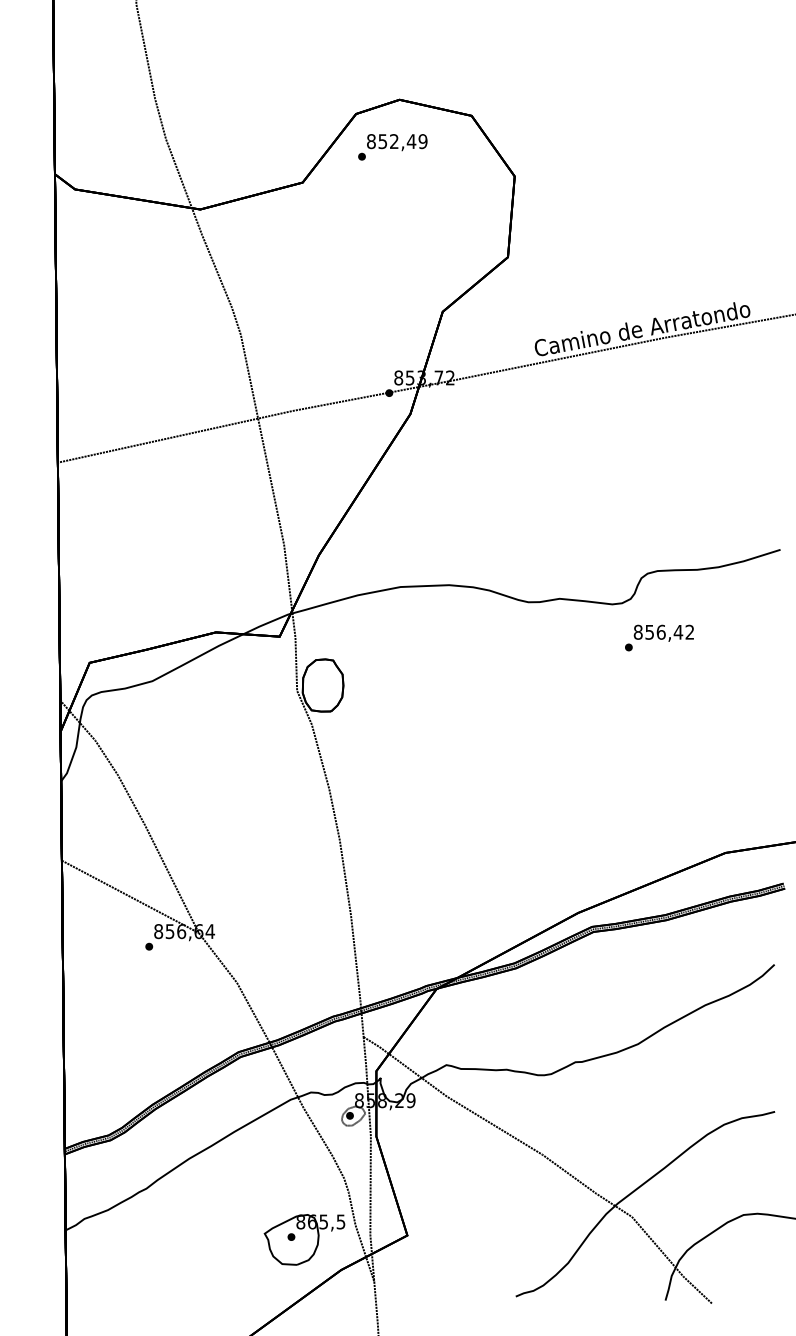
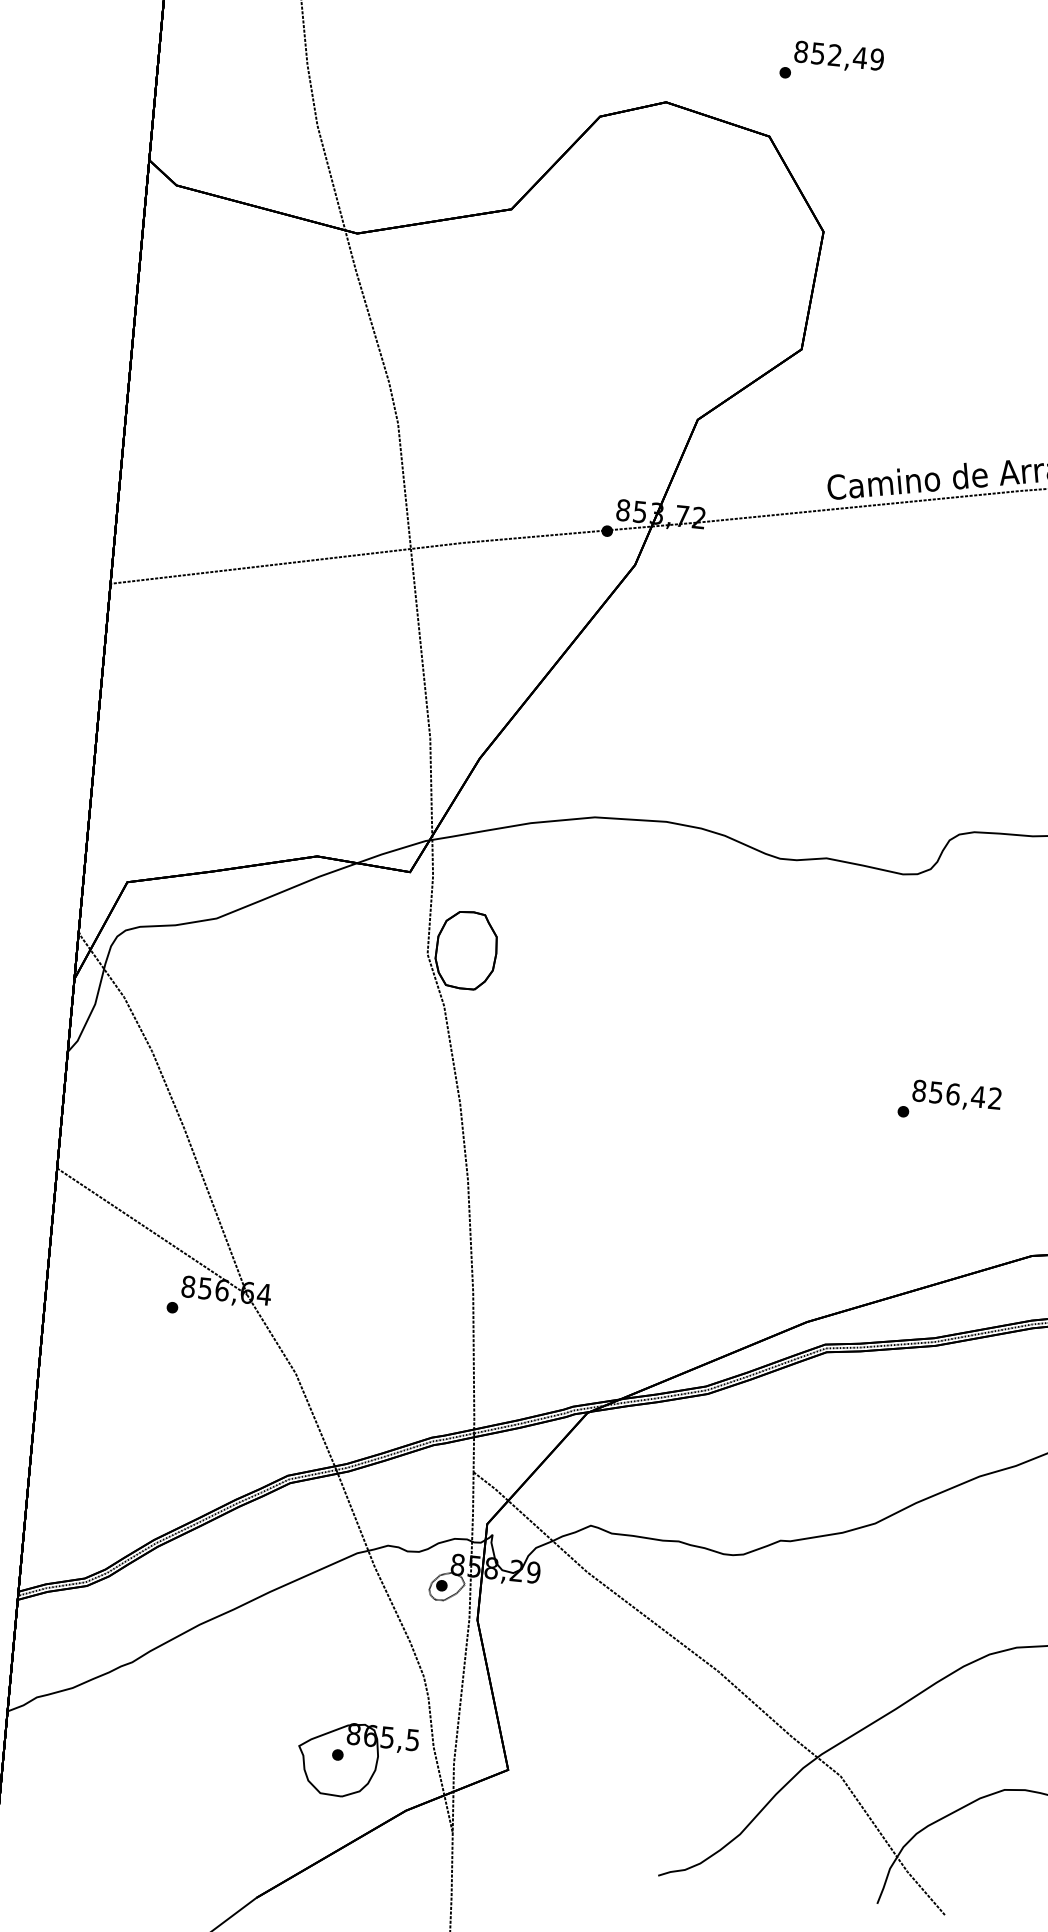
text: (392, 147) -> (831, 63), moved
text: (659, 637) -> (949, 1101), moved

